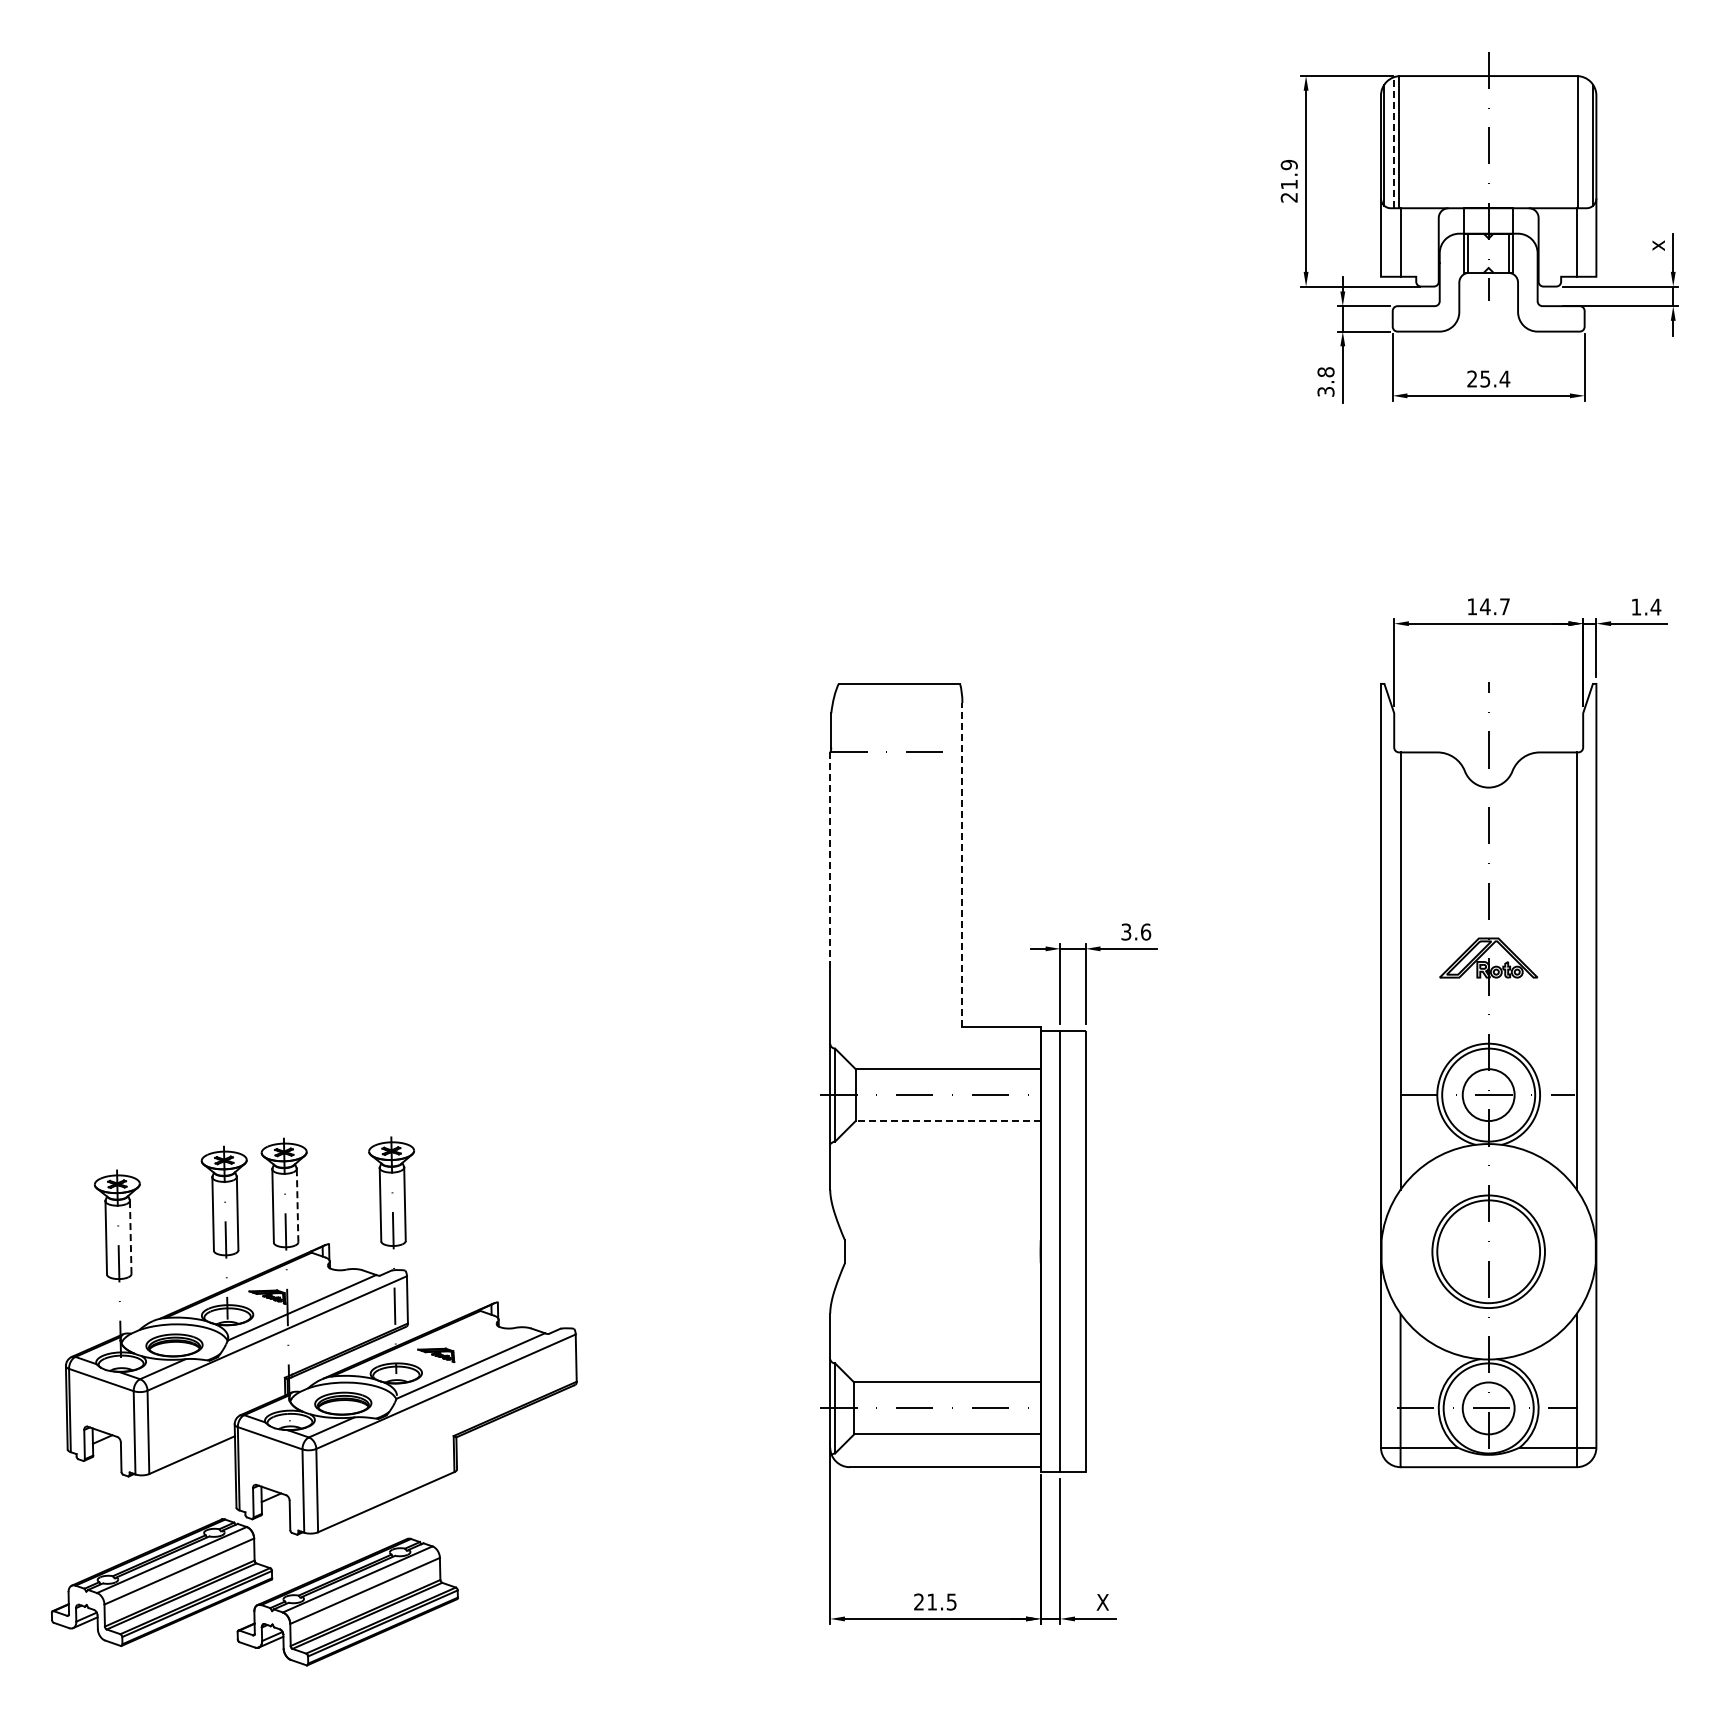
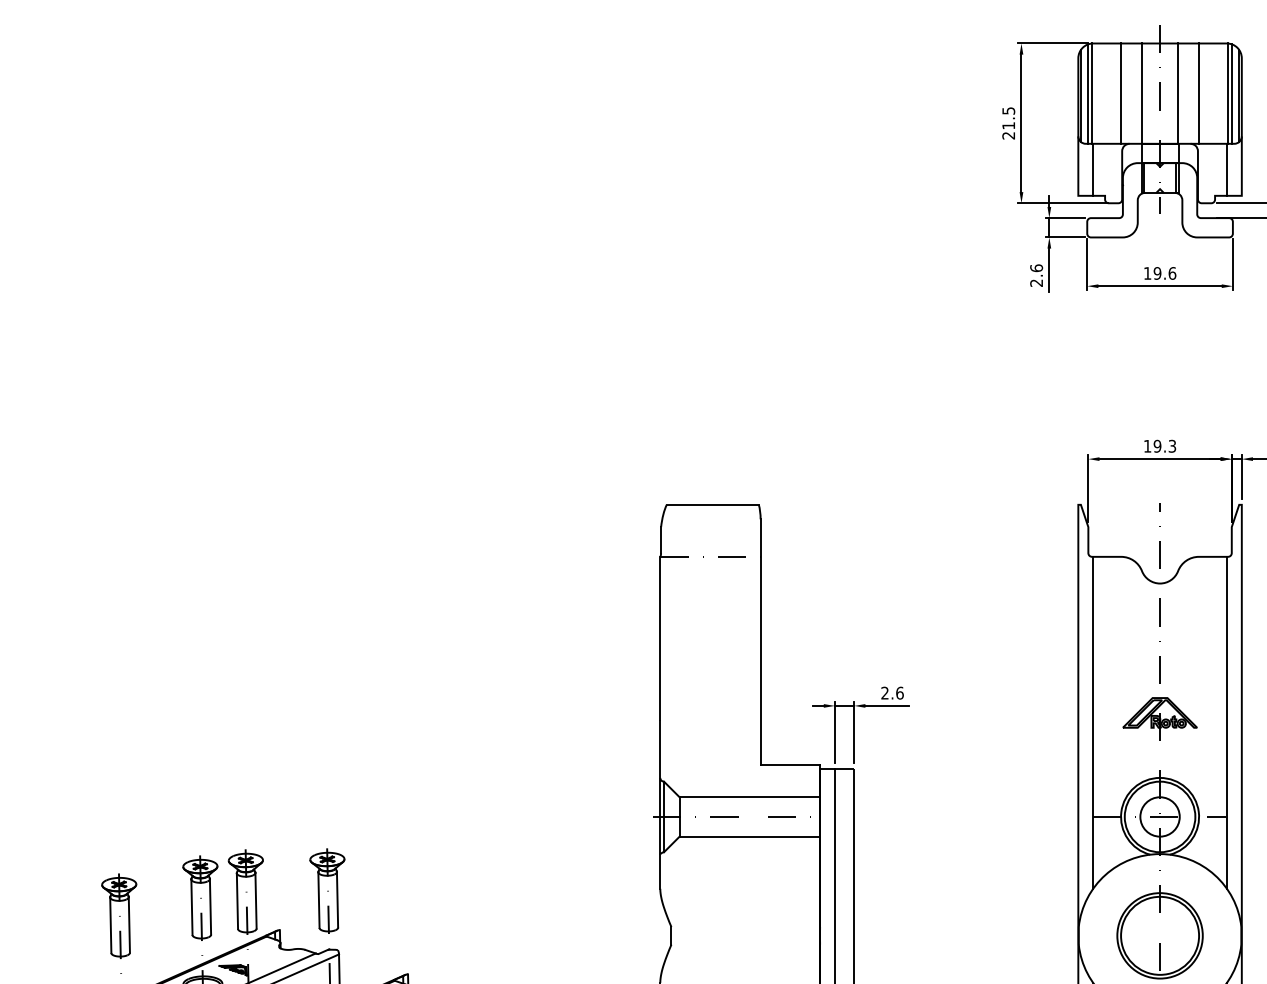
line: (1394, 142) -> (1088, 93), dashed -> solid
line: (1437, 142) -> (1121, 93), added
line: (1464, 142) -> (1141, 93), added
line: (1512, 142) -> (1178, 93), added
line: (1539, 142) -> (1198, 93), added
line: (1583, 142) -> (1232, 93), added
text: (1288, 165) -> (1008, 111), 21.9 -> 21.5
text: (1488, 378) -> (1159, 273), 25.4 -> 19.6
text: (1325, 381) -> (1036, 275), 3.8 -> 2.6
text: (1494, 606) -> (1164, 446), 14.7 -> 19.3
line: (830, 860) -> (660, 638), dashed -> solid
line: (962, 864) -> (760, 641), dashed -> solid
text: (1126, 931) -> (885, 692), 3.6 -> 2.6
line: (948, 1121) -> (750, 836), dashed -> solid
line: (297, 1205) -> (255, 900), dashed -> solid
line: (130, 1237) -> (129, 925), dashed -> solid

